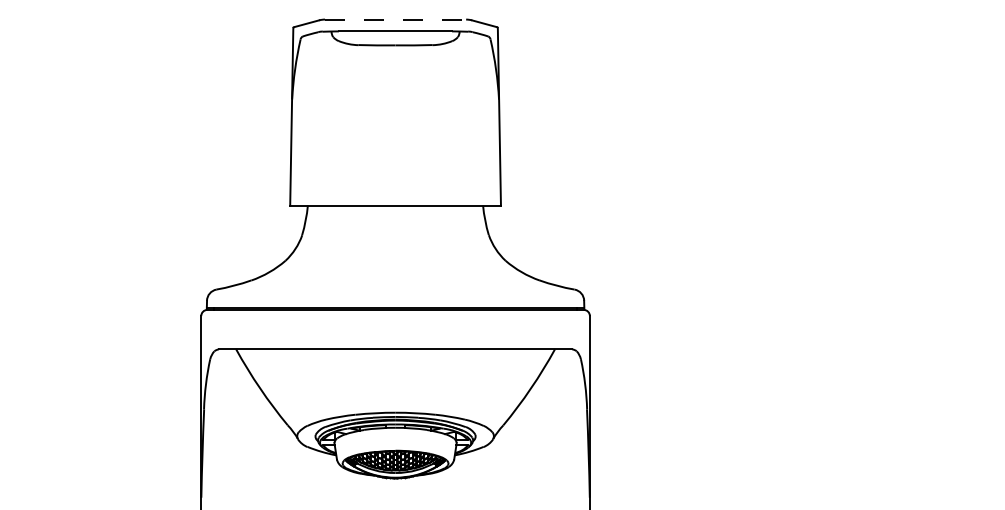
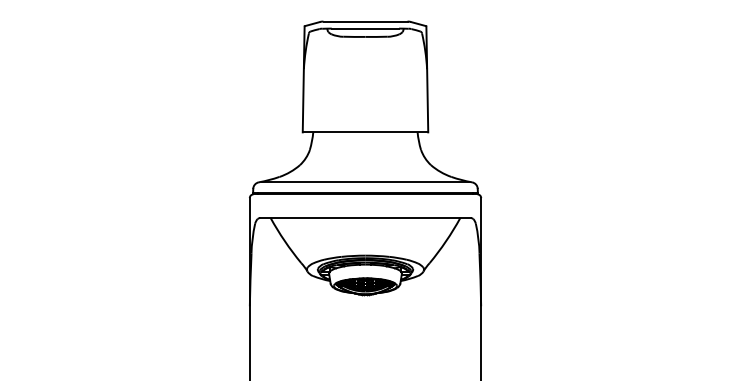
line: (397, 19) -> (366, 21), dashed -> solid
line: (395, 288) -> (365, 181), added

